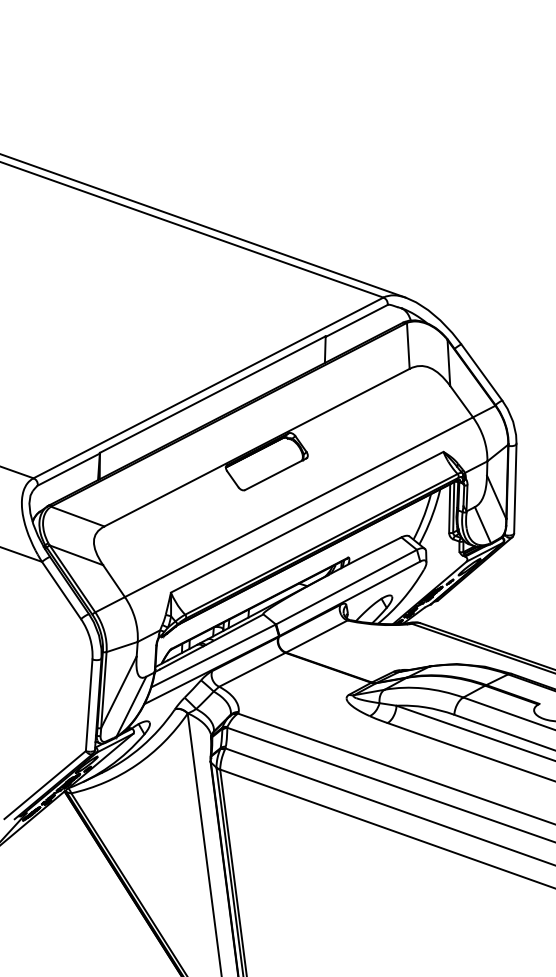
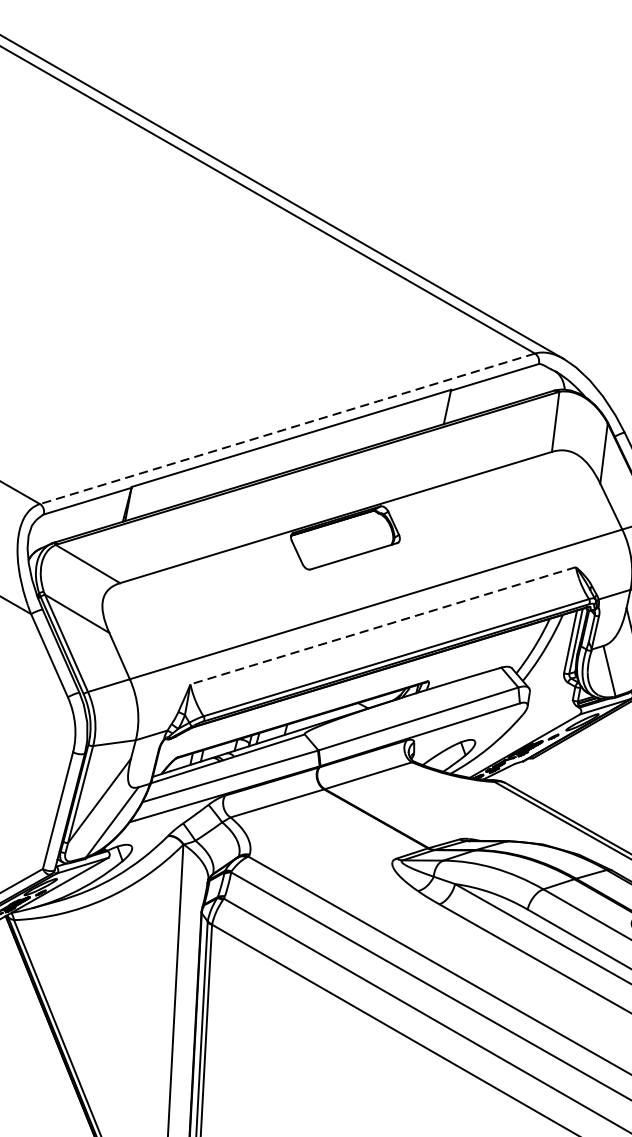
line: (208, 387) -> (287, 428), solid -> dashed
line: (306, 522) -> (382, 625), solid -> dashed

